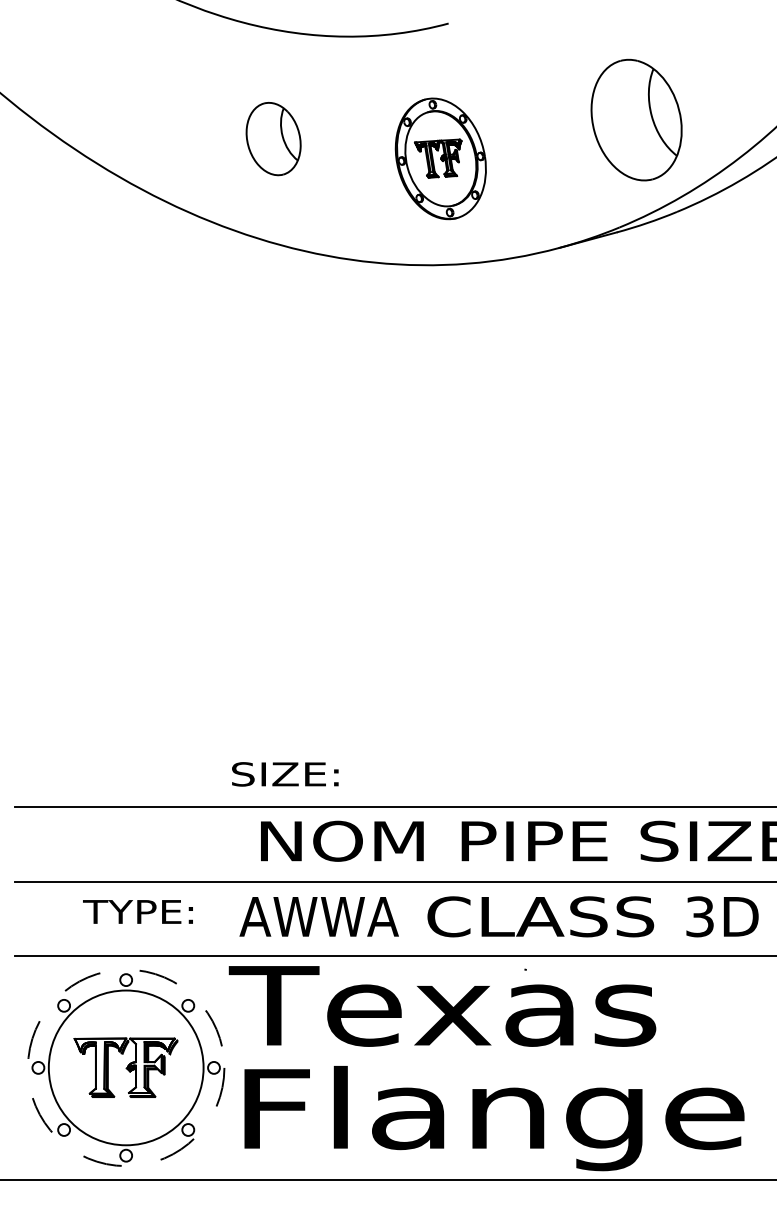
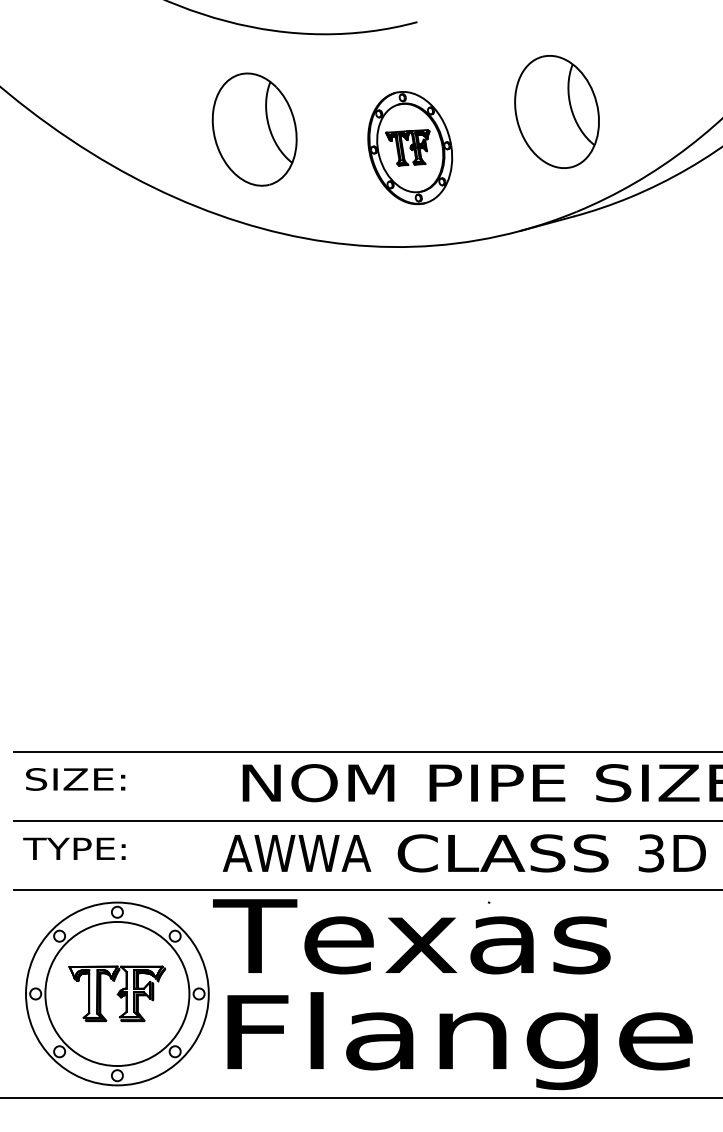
part: (636, 119) -> (556, 111), moved
part: (273, 138) -> (254, 129), size x1.67
text: (285, 774) -> (75, 779), moved
text: (137, 911) -> (73, 848), moved
circle: (125, 1067) -> (116, 993), dashed -> solid

